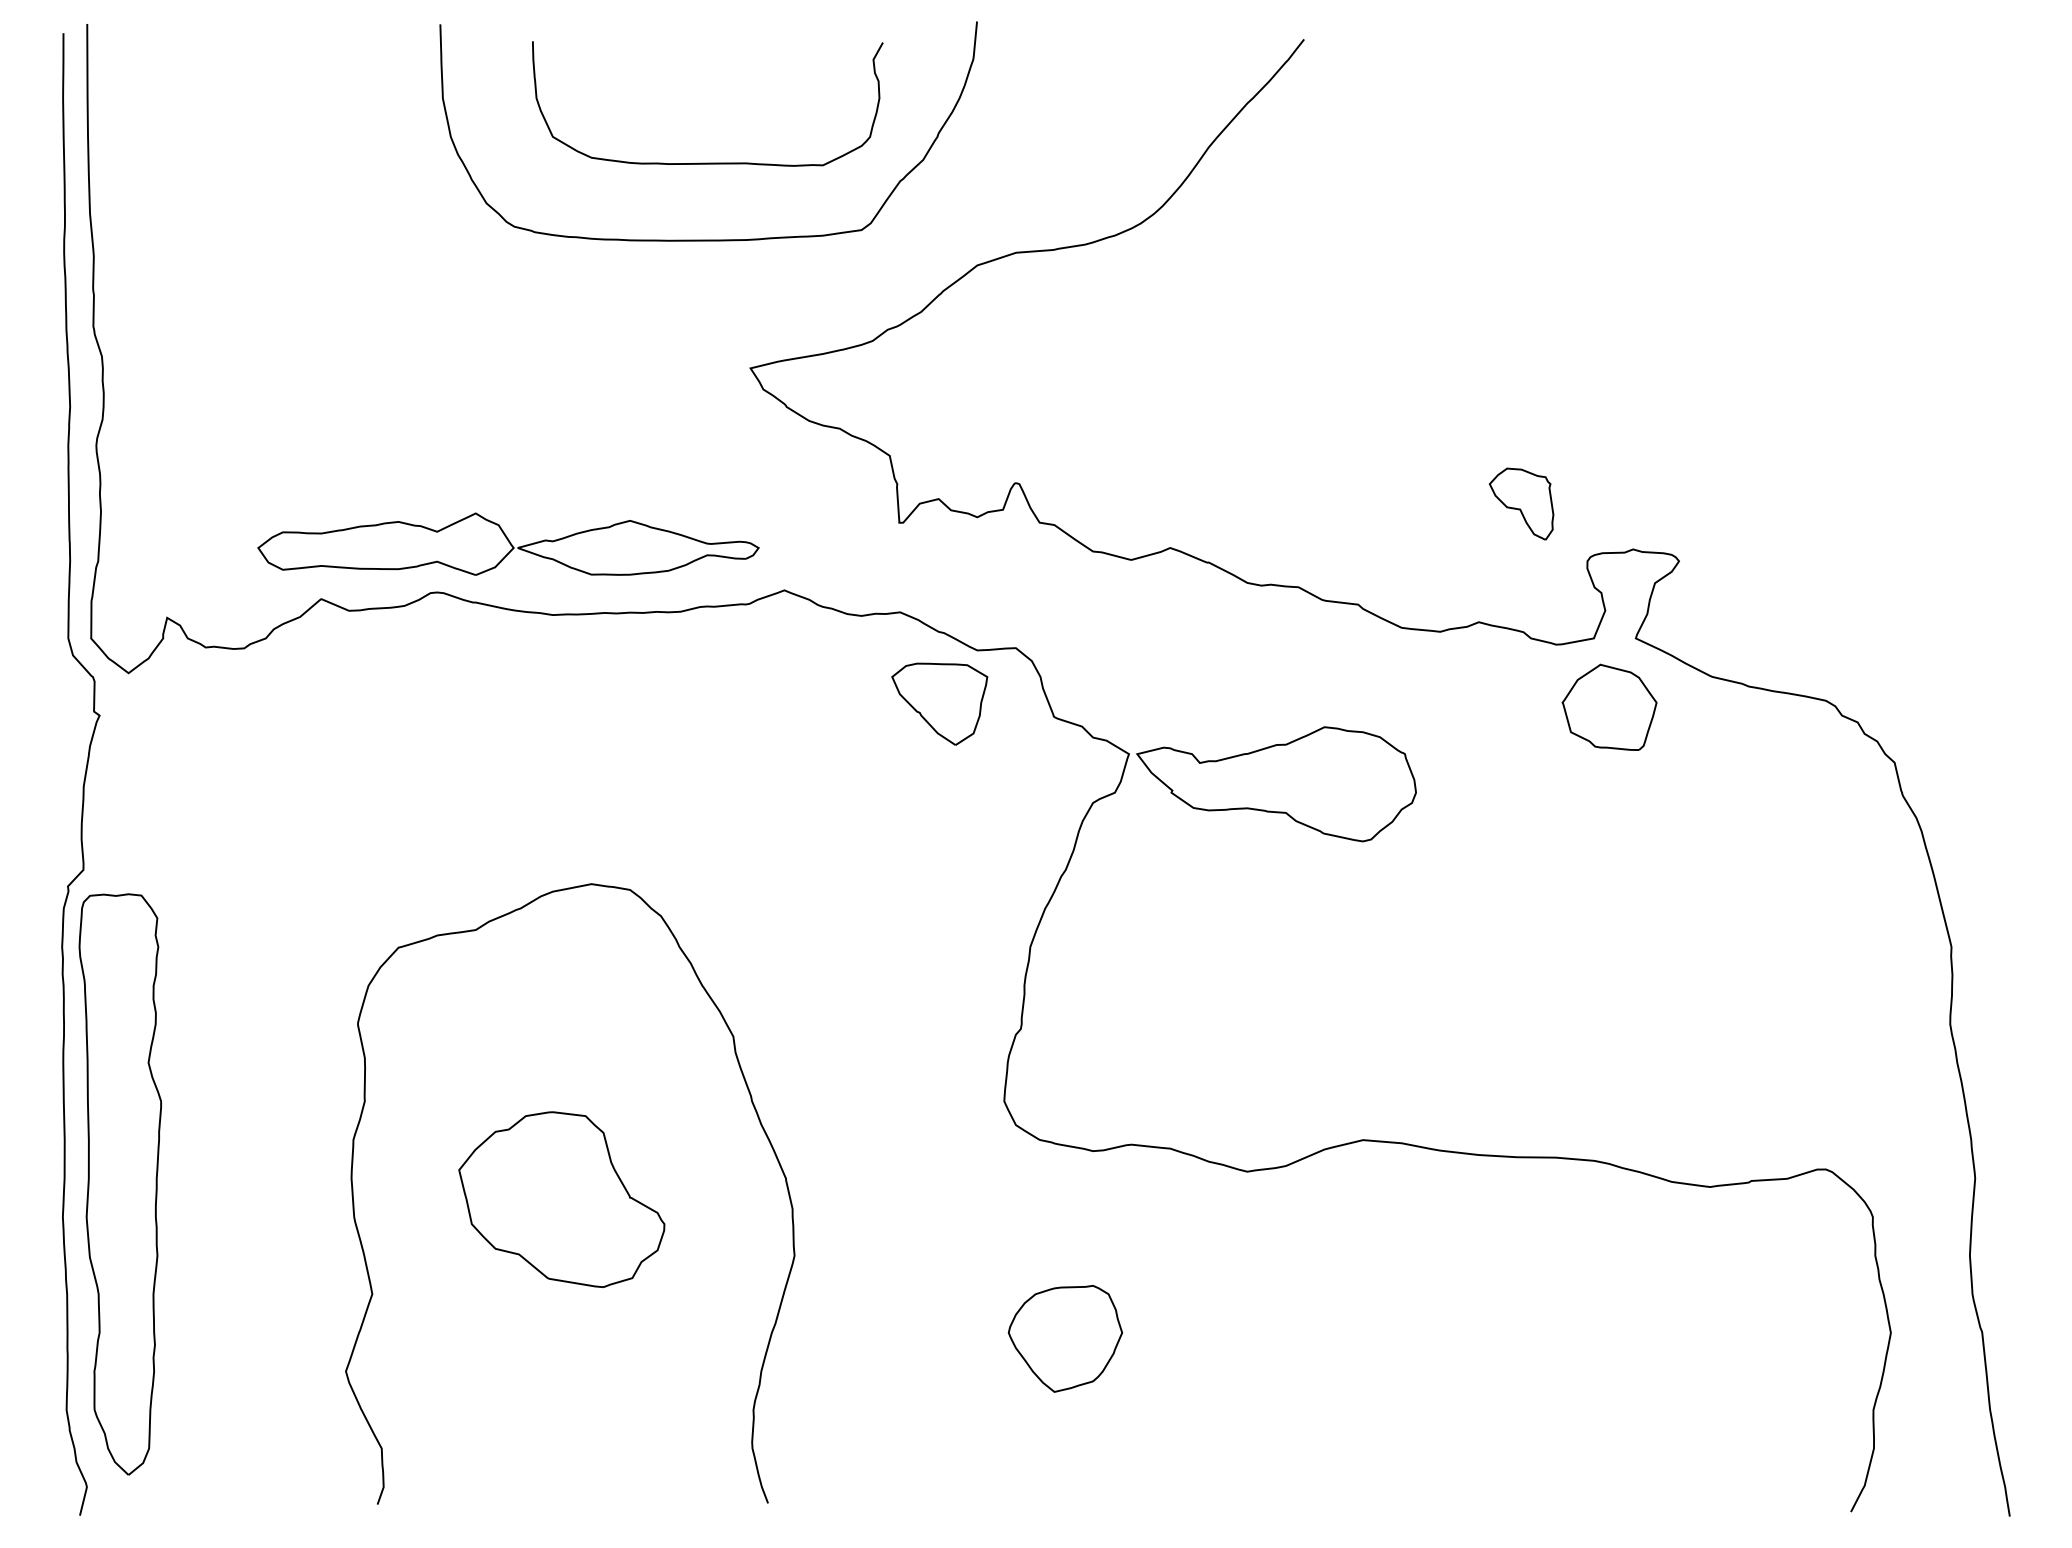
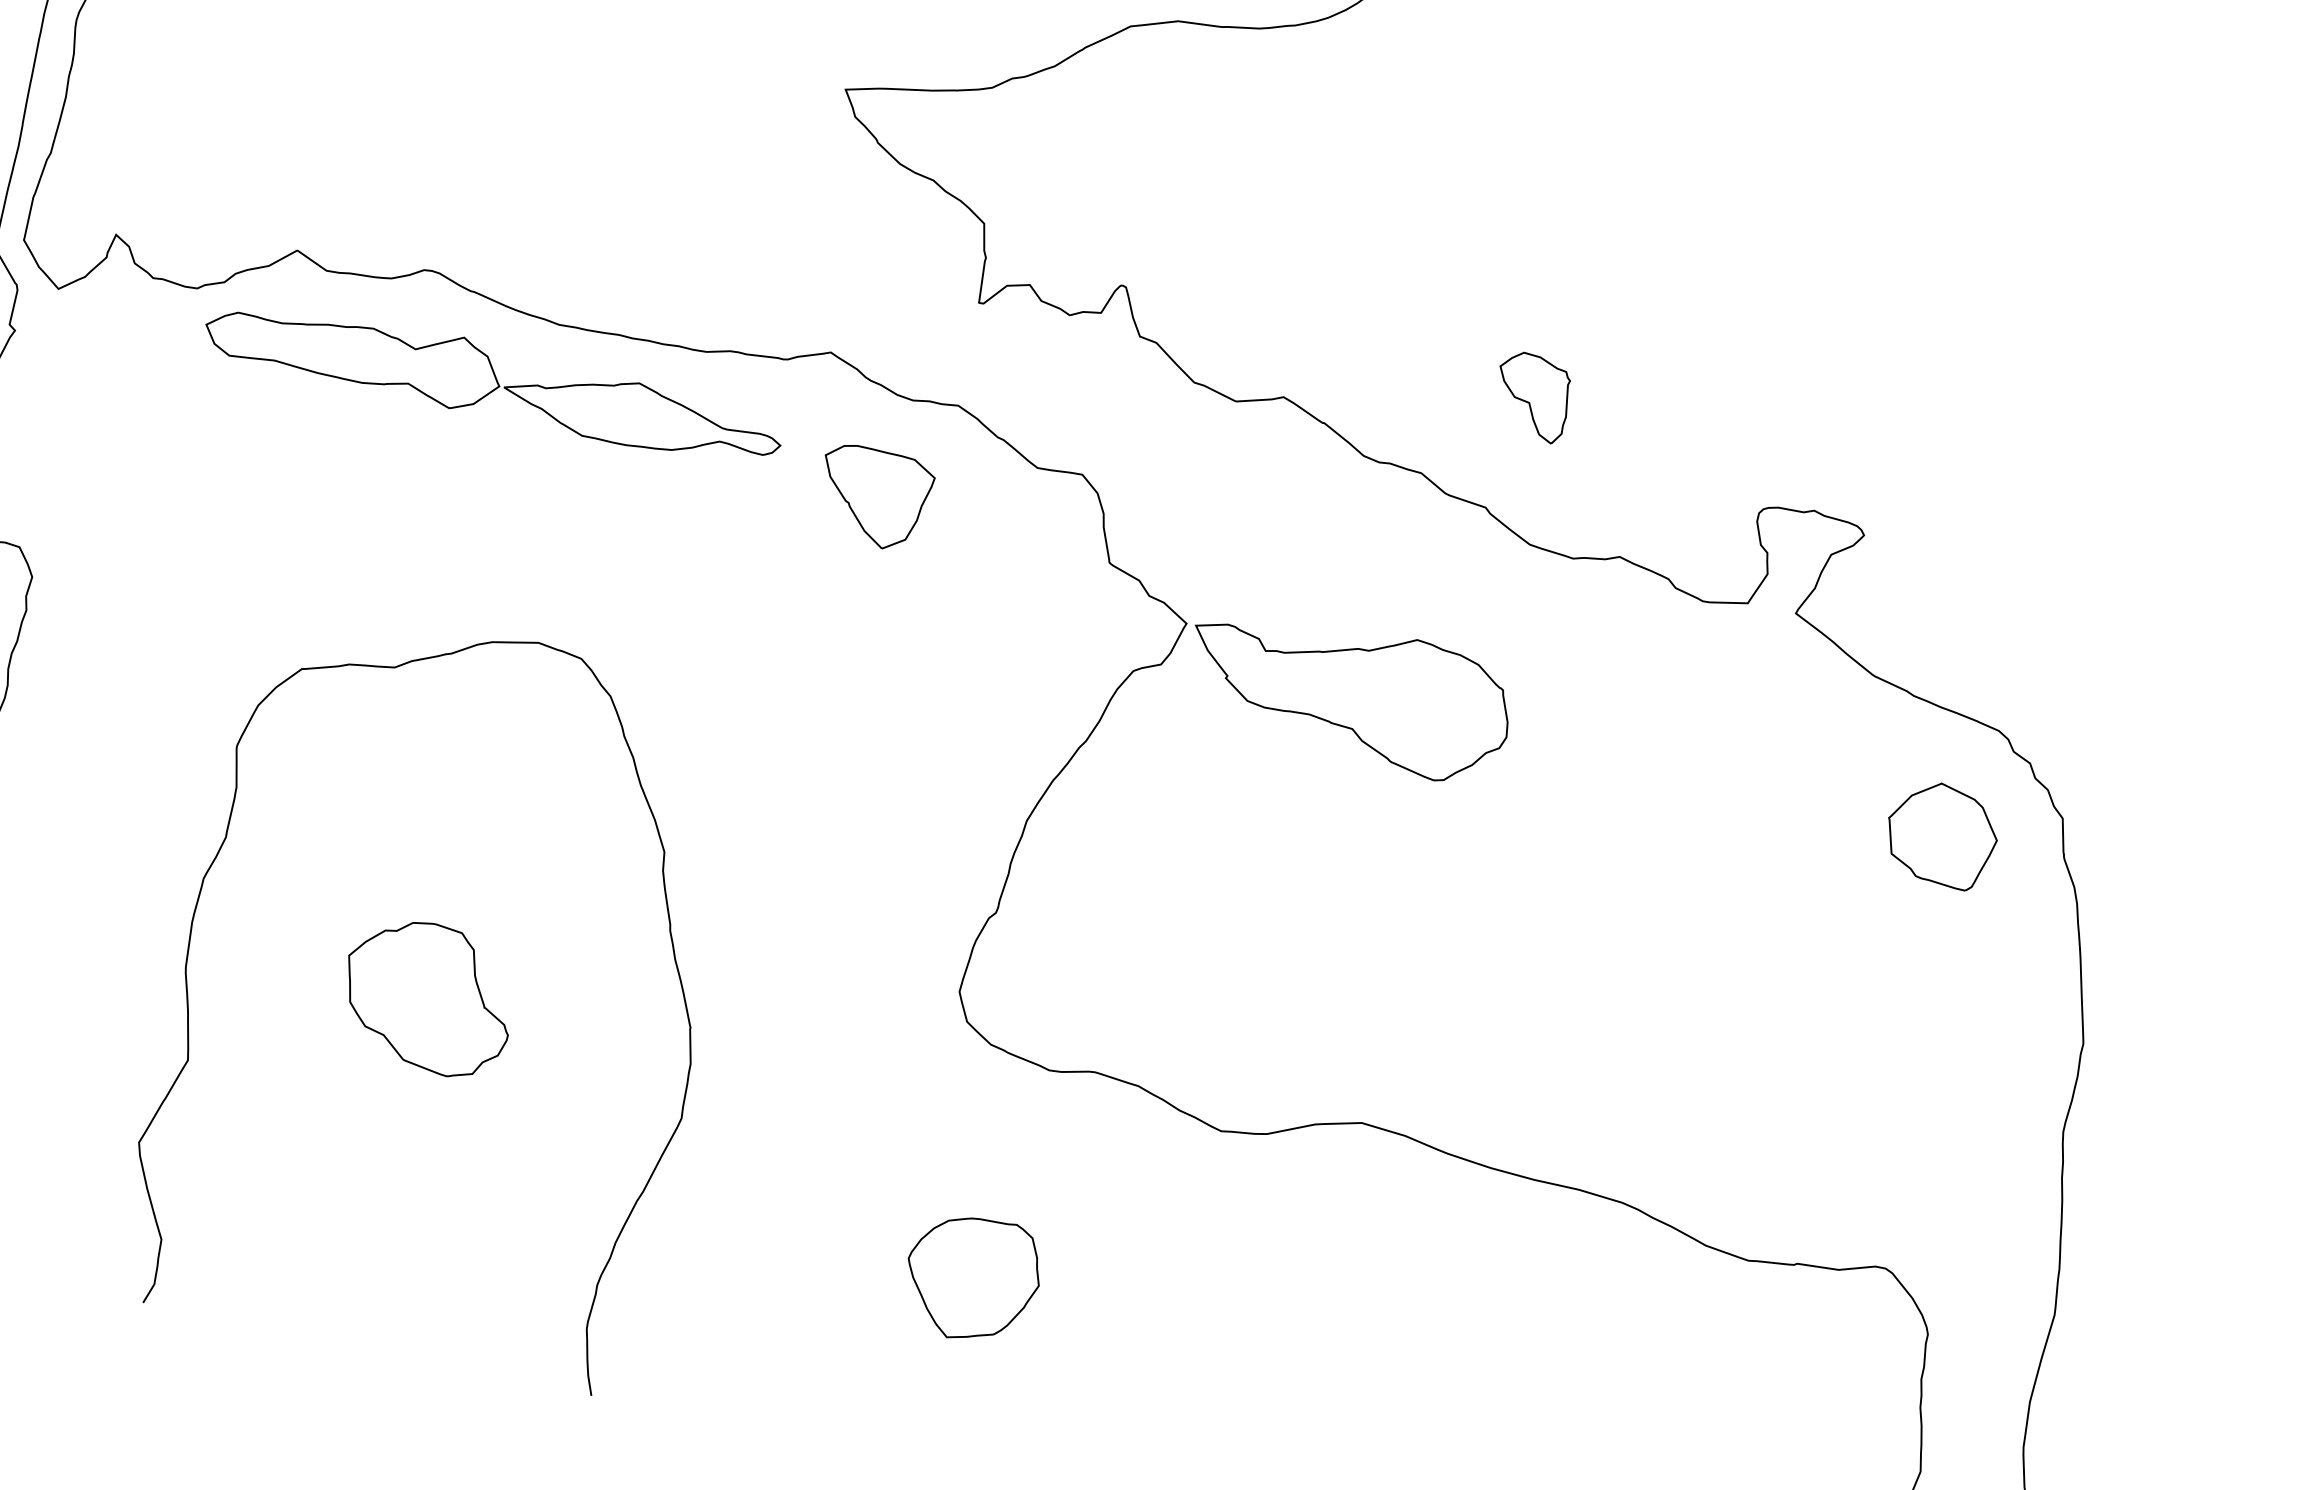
part: (1521, 503) -> (1532, 396), moved
part: (508, 543) -> (494, 380), moved
part: (939, 703) -> (873, 497), moved
part: (1609, 706) -> (1941, 833), moved
part: (561, 1199) -> (427, 997), size x0.71

